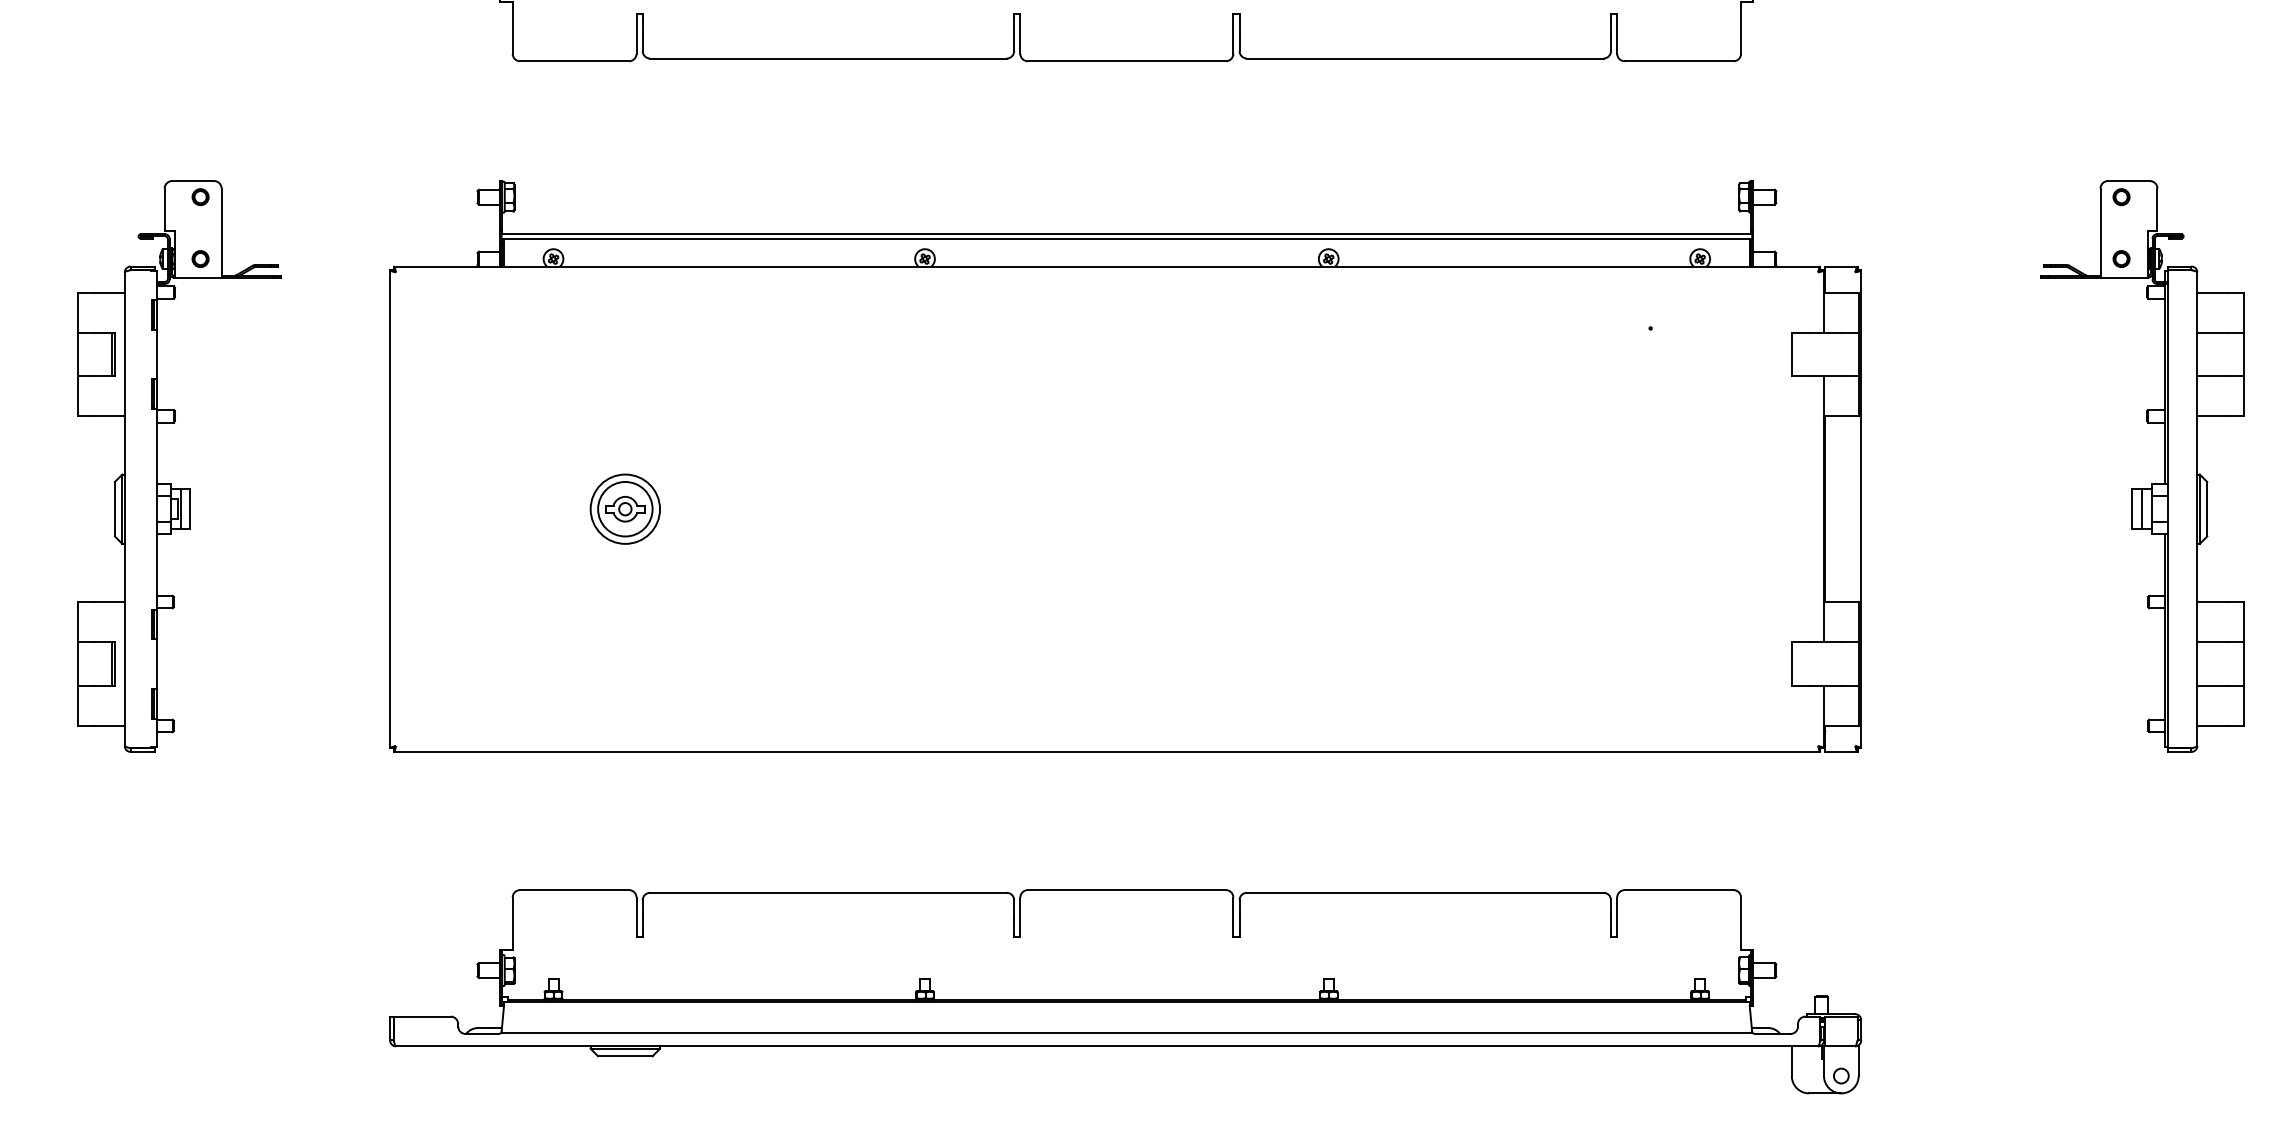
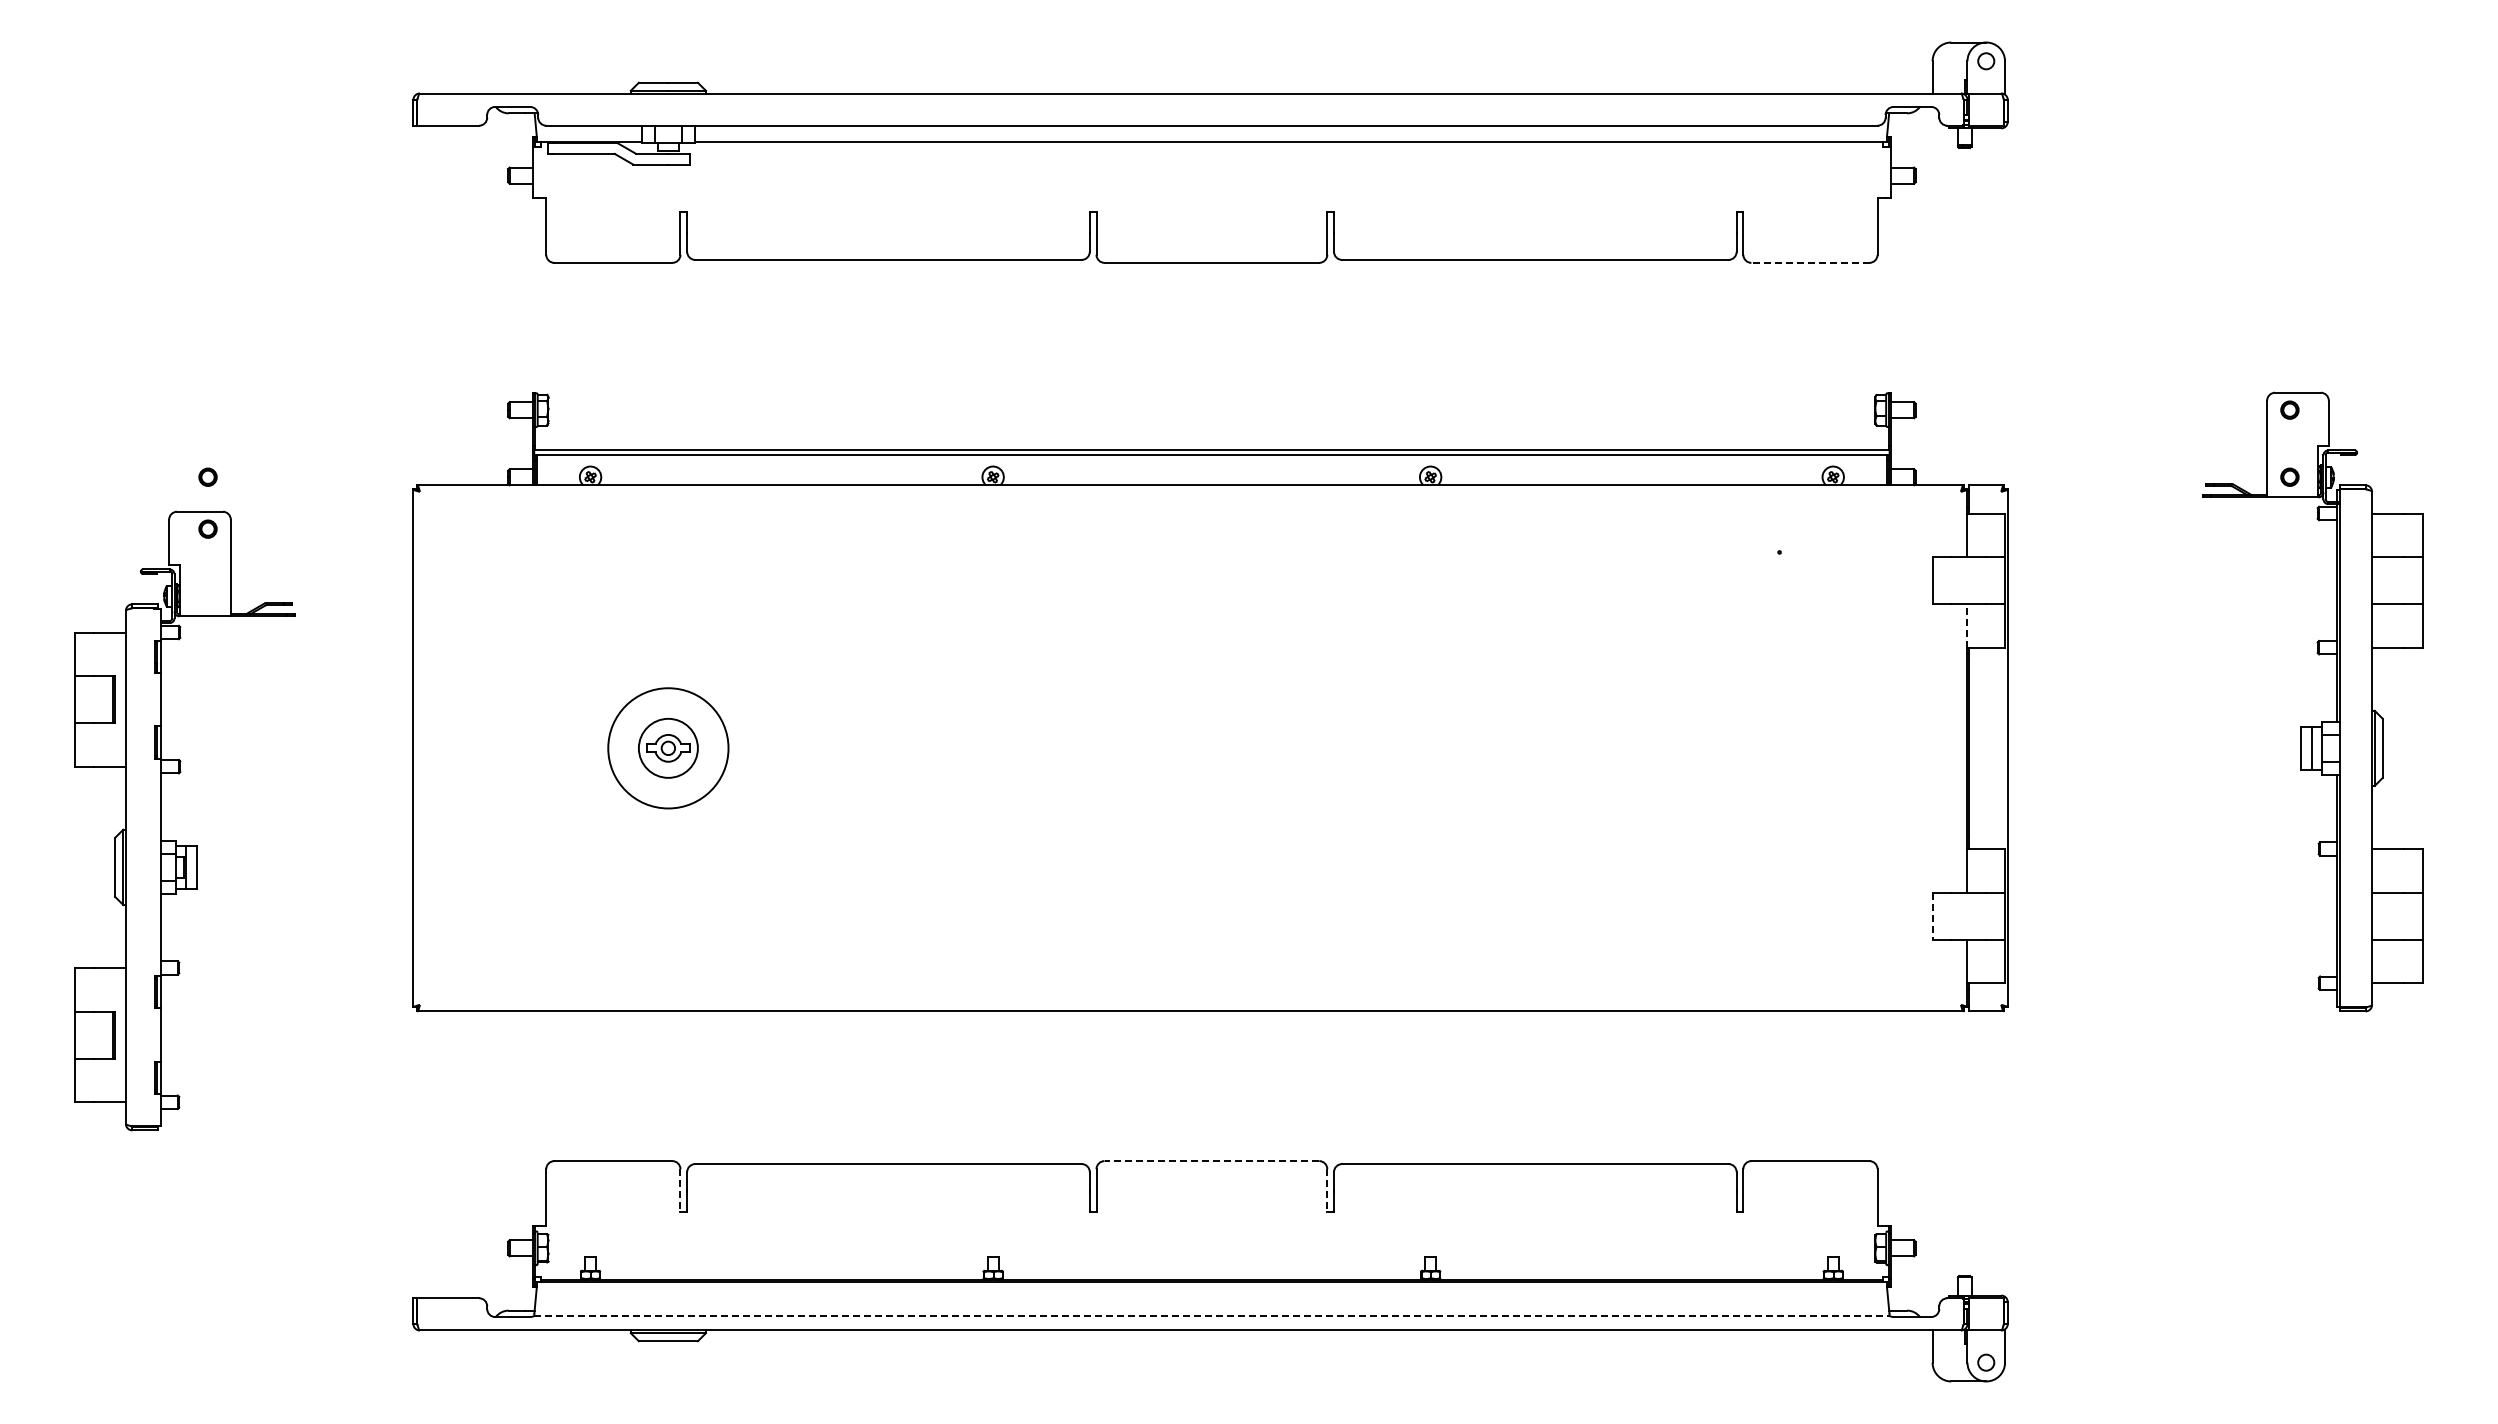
line: (1678, 60) -> (1809, 262), solid -> dashed
line: (1824, 395) -> (1967, 625), solid -> dashed
part: (171, 484) -> (176, 840), moved
circle: (624, 508) -> (667, 747), size x1.6
line: (1791, 664) -> (1932, 916), solid -> dashed
line: (1126, 890) -> (1211, 1161), solid -> dashed
line: (636, 917) -> (680, 1190), solid -> dashed
line: (1233, 917) -> (1327, 1190), solid -> dashed
line: (1126, 1032) -> (1211, 1315), solid -> dashed

